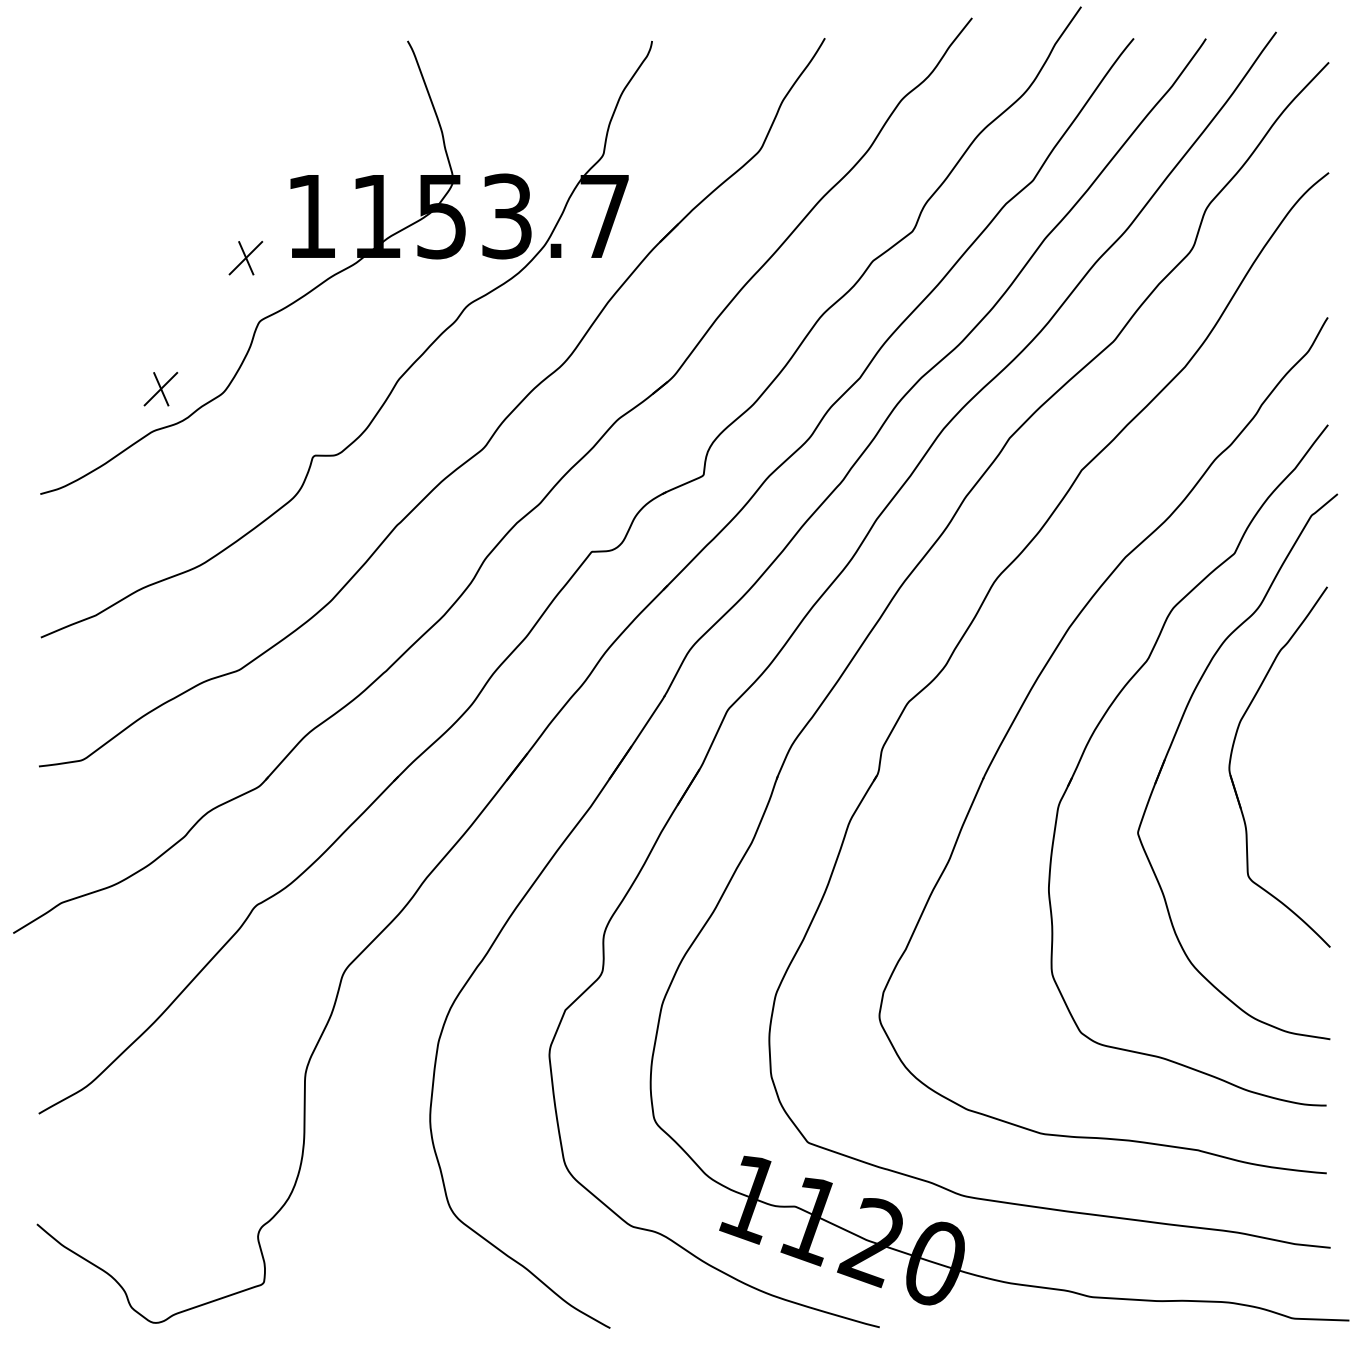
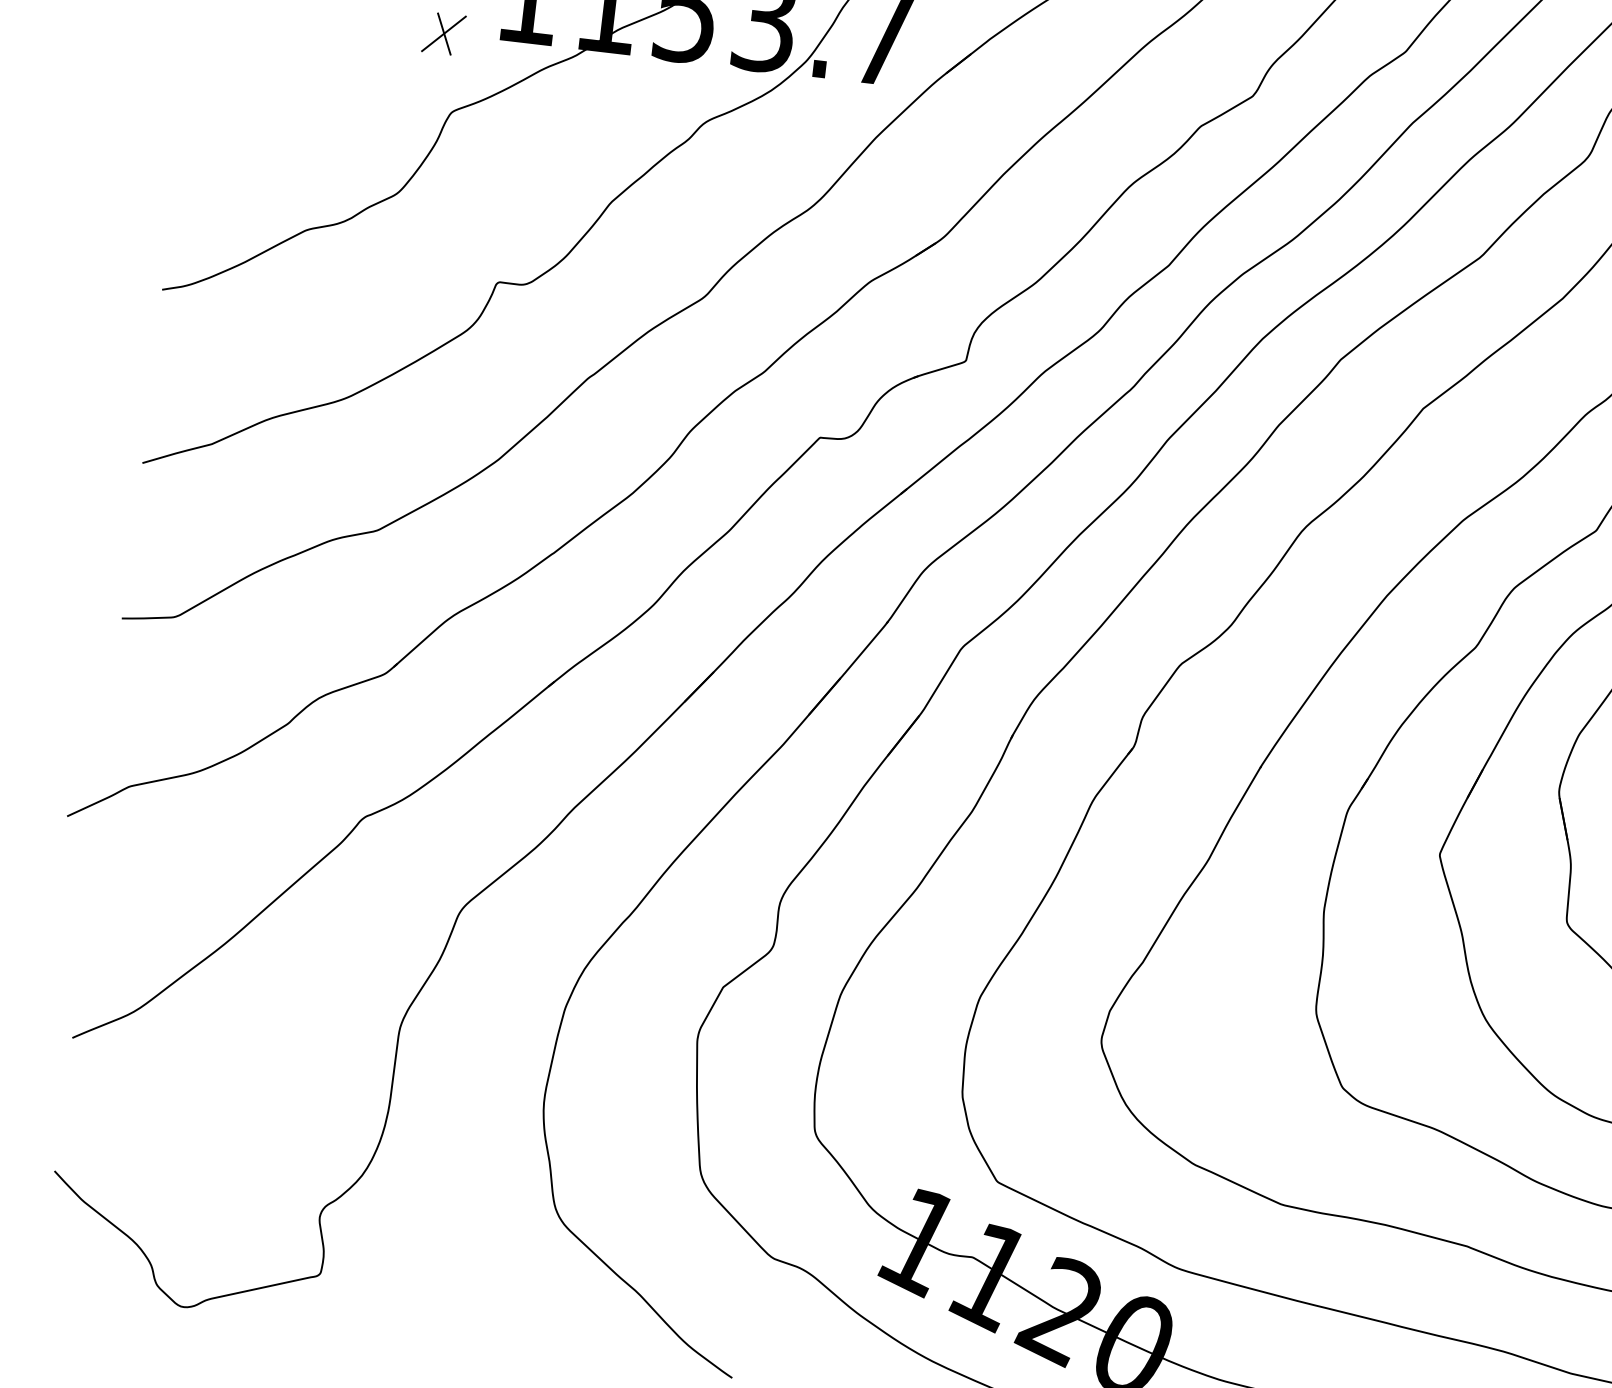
part: (160, 389) -> (322, 180), removed

